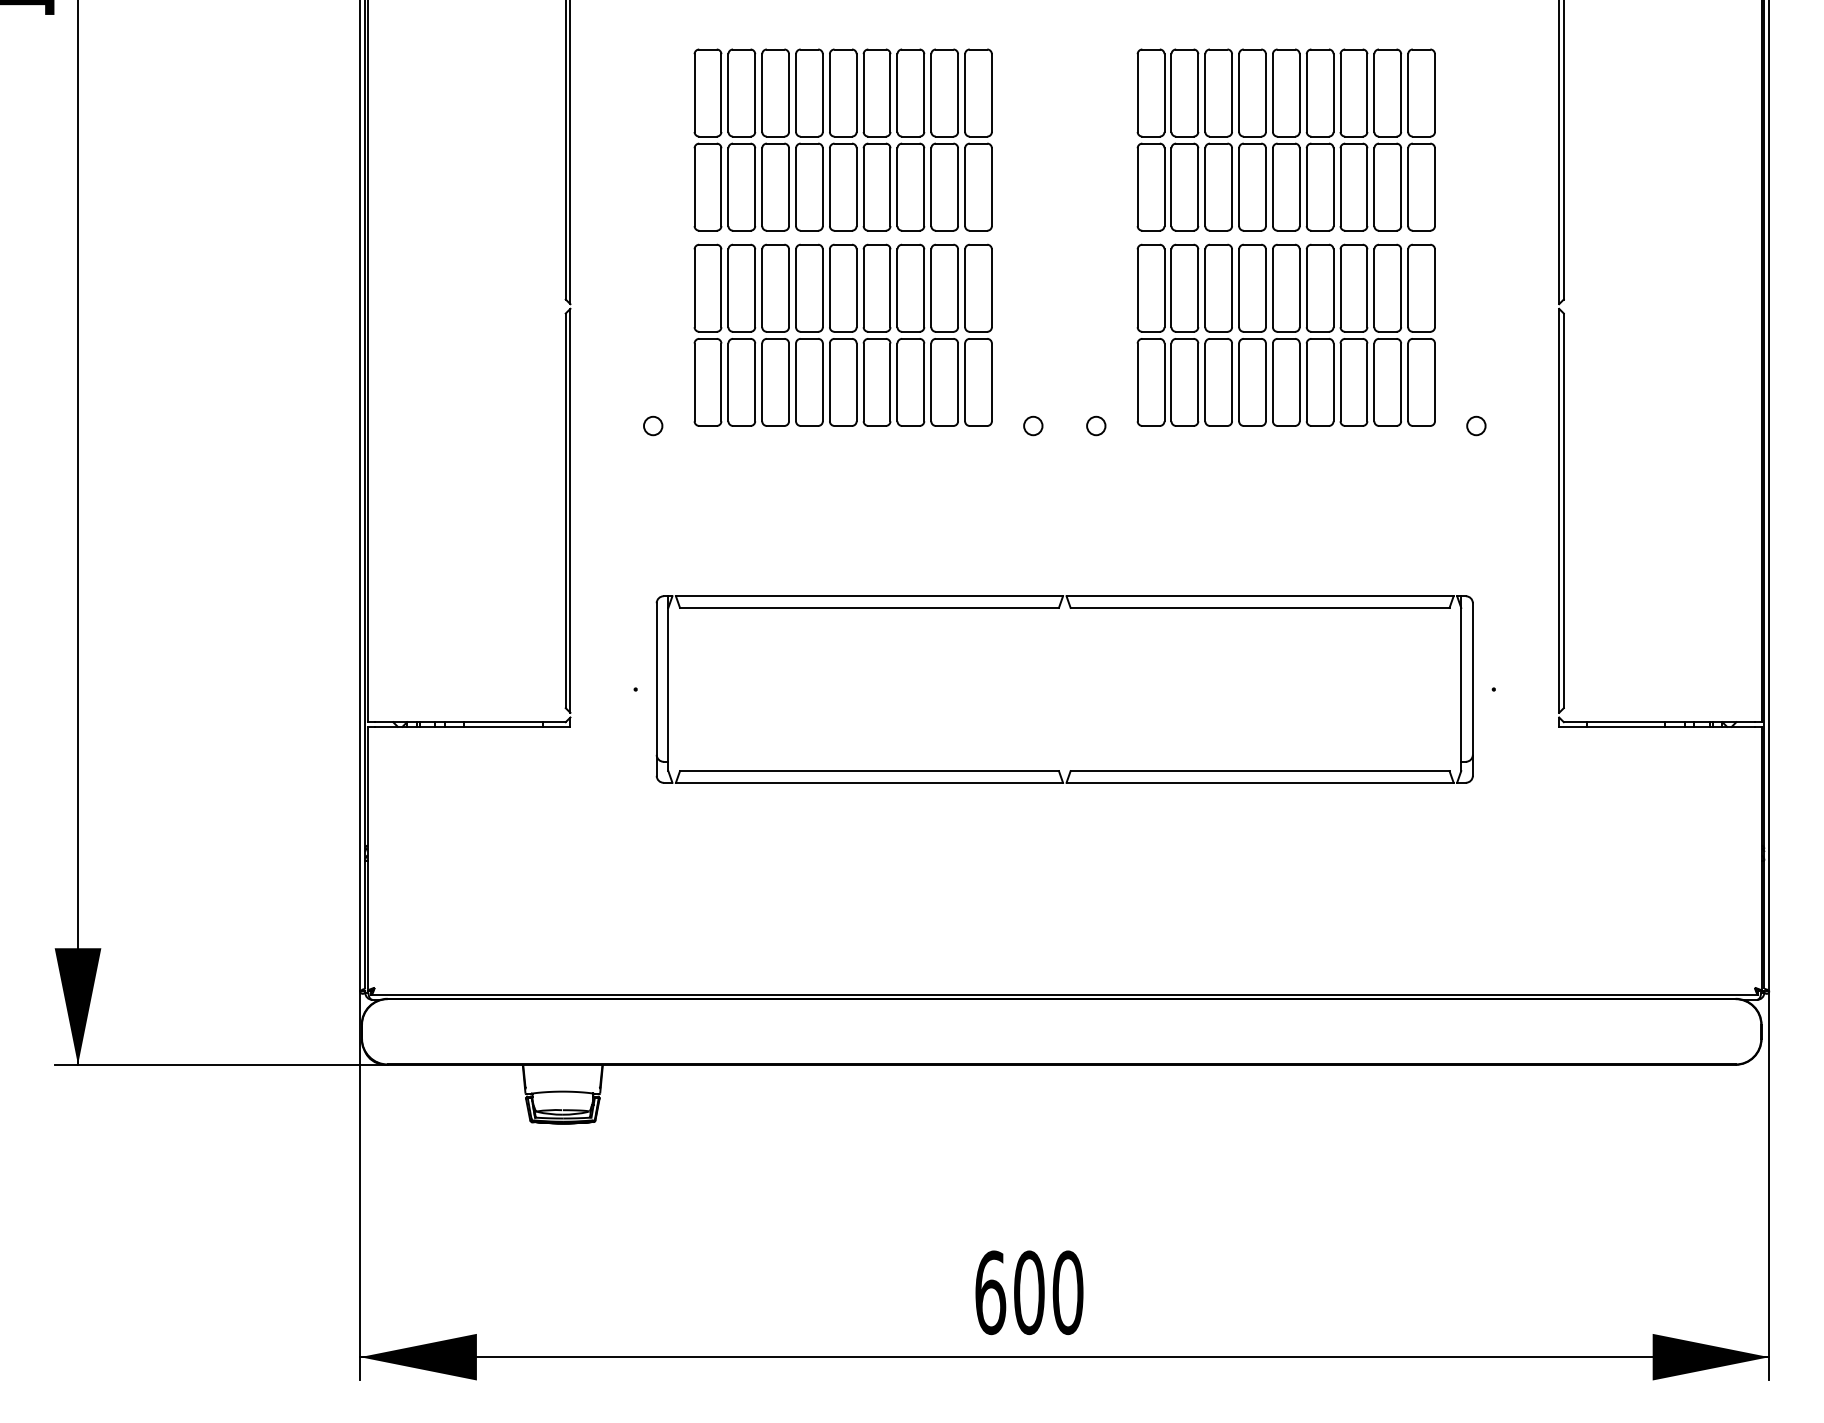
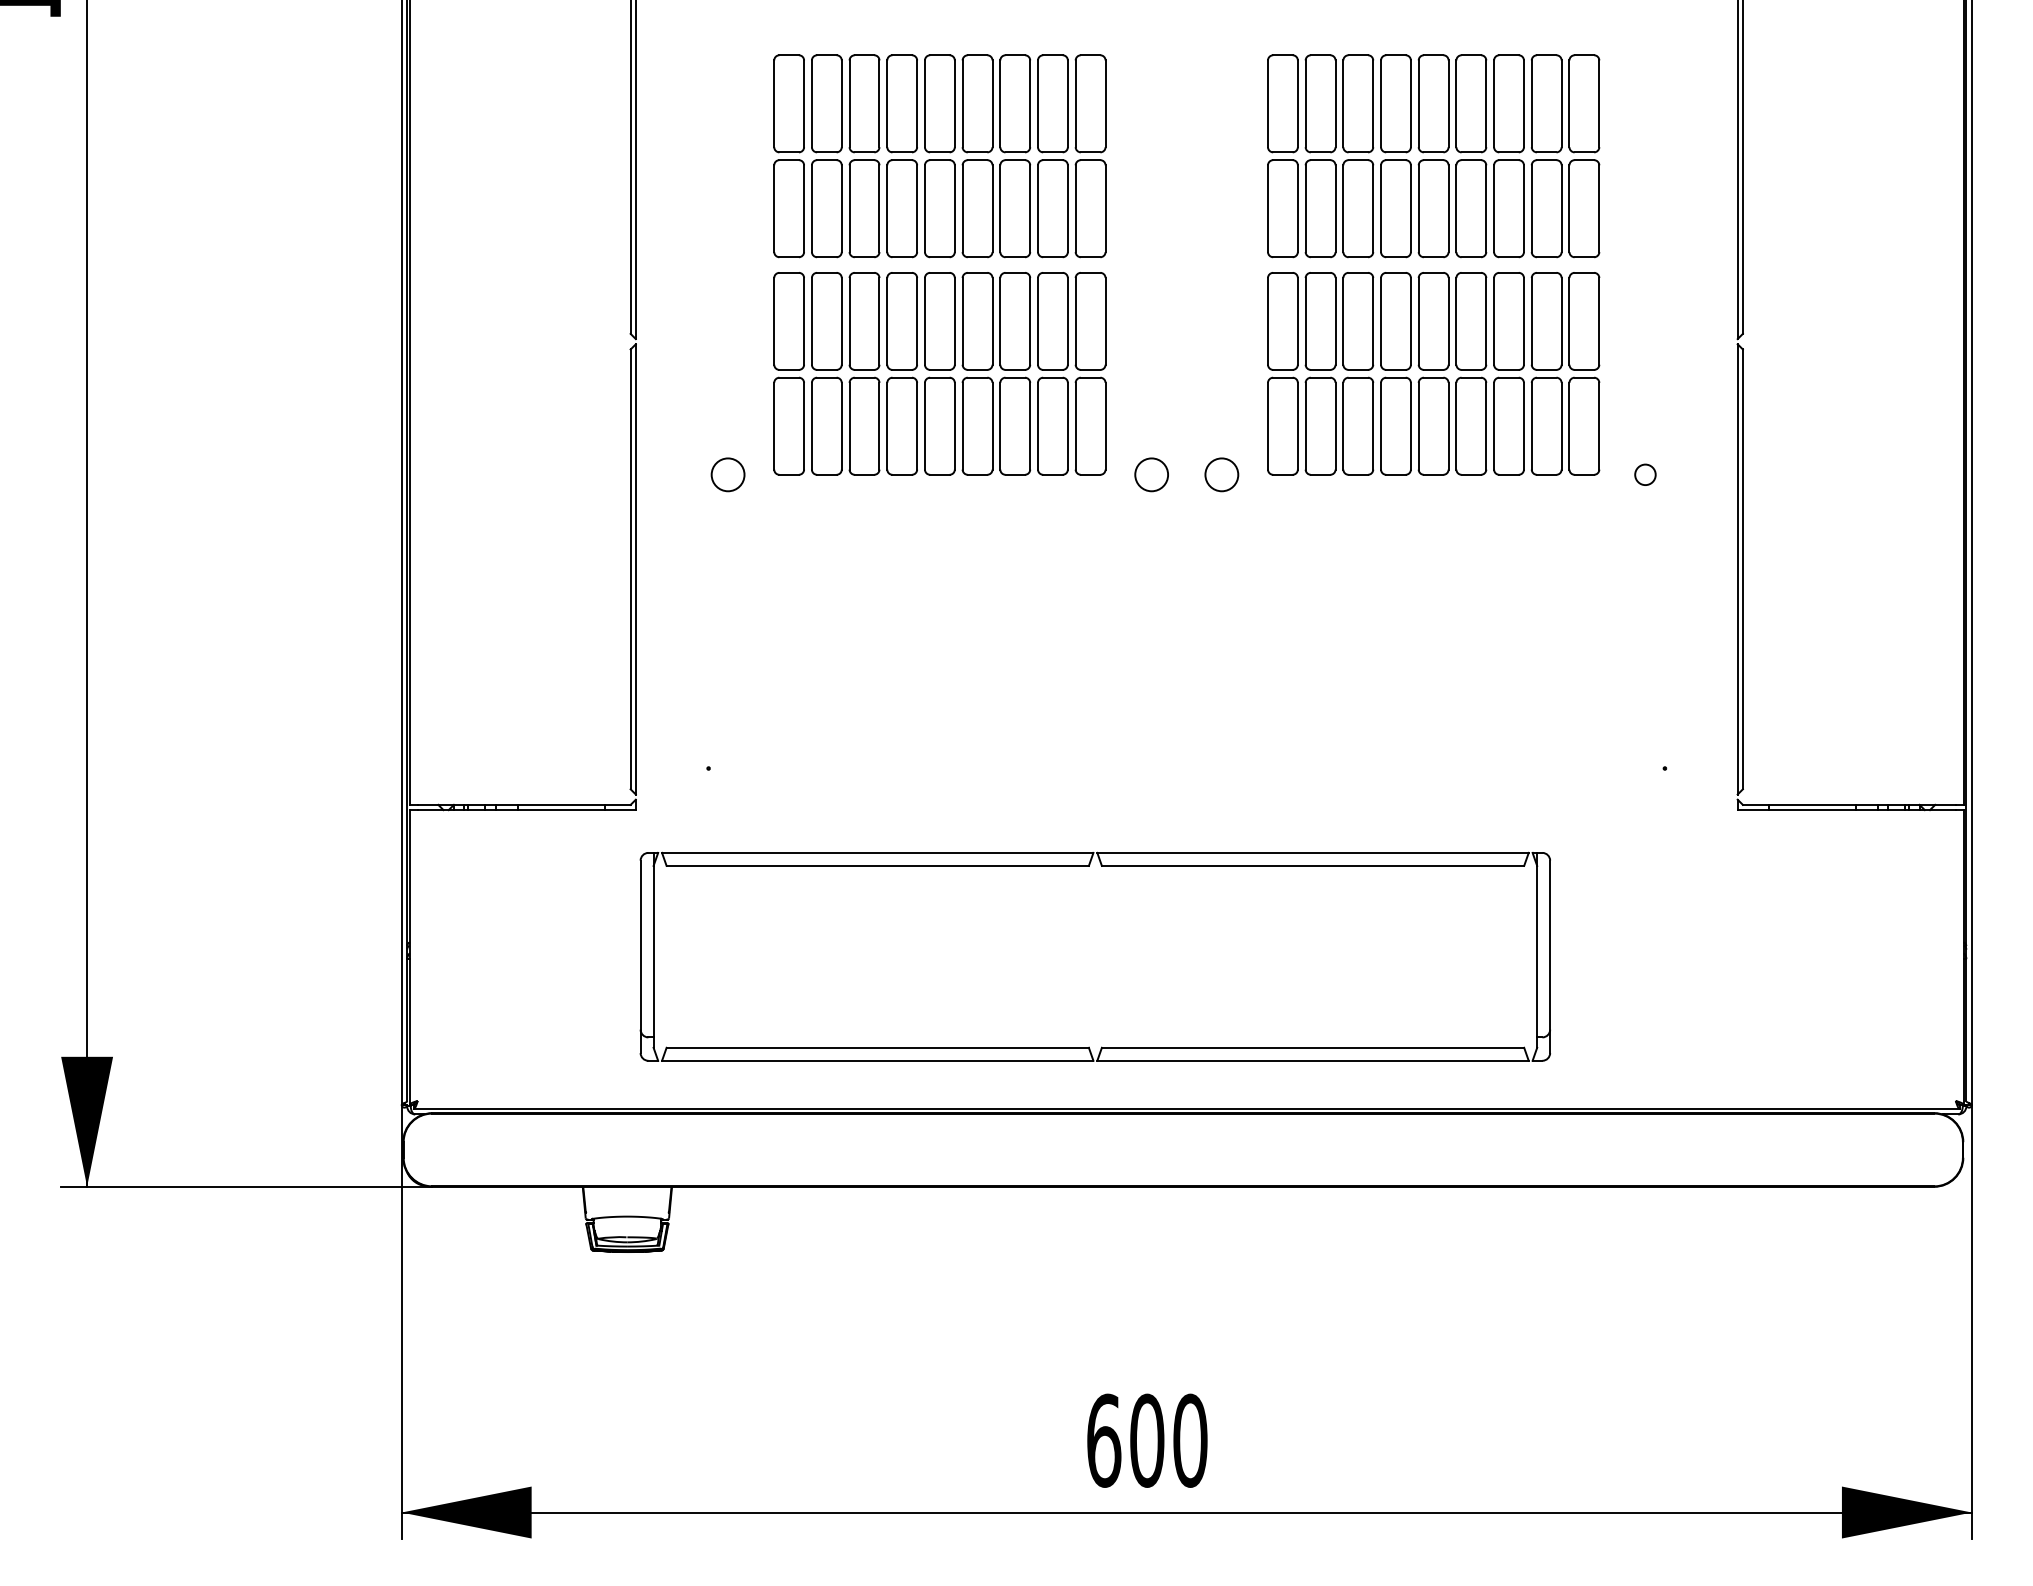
circle: (653, 425) -> (728, 474), size x1.6
circle: (1033, 425) -> (1151, 474), size x1.6
circle: (1096, 425) -> (1222, 474), size x1.6
part: (1059, 608) -> (1089, 866), moved

